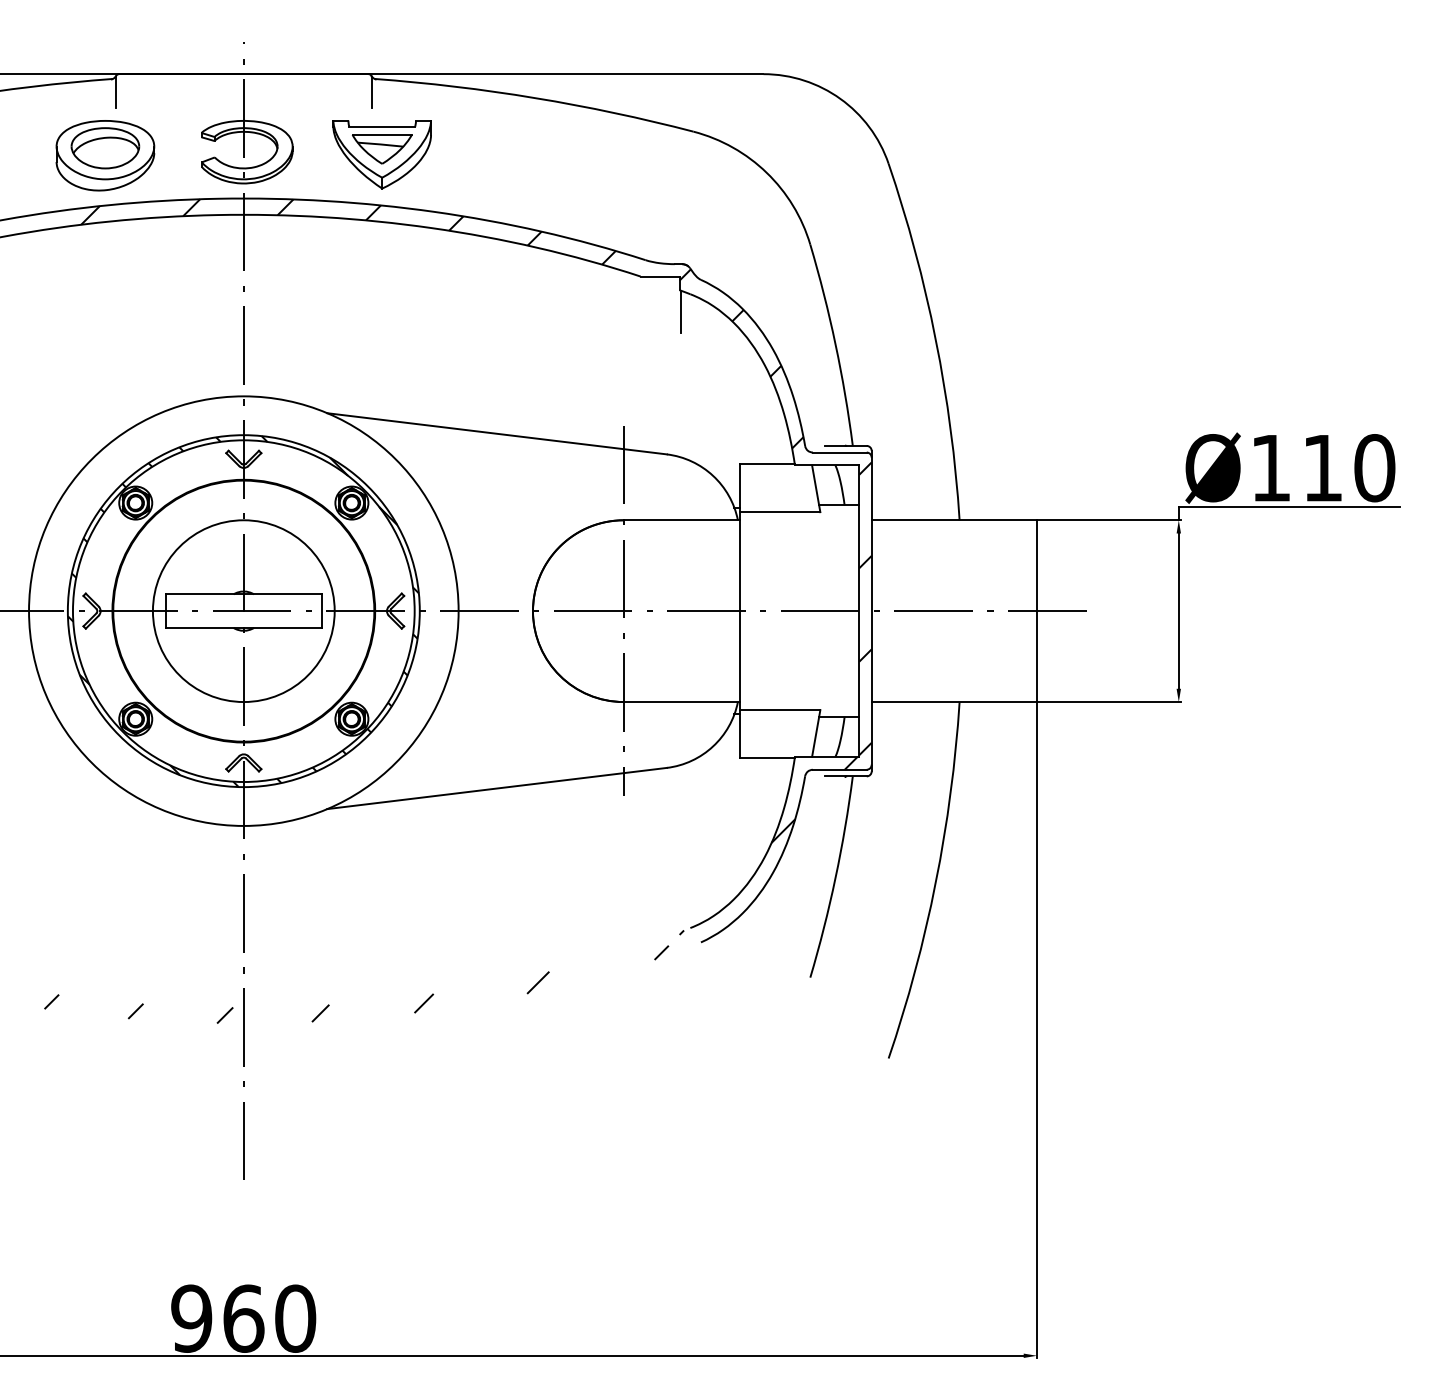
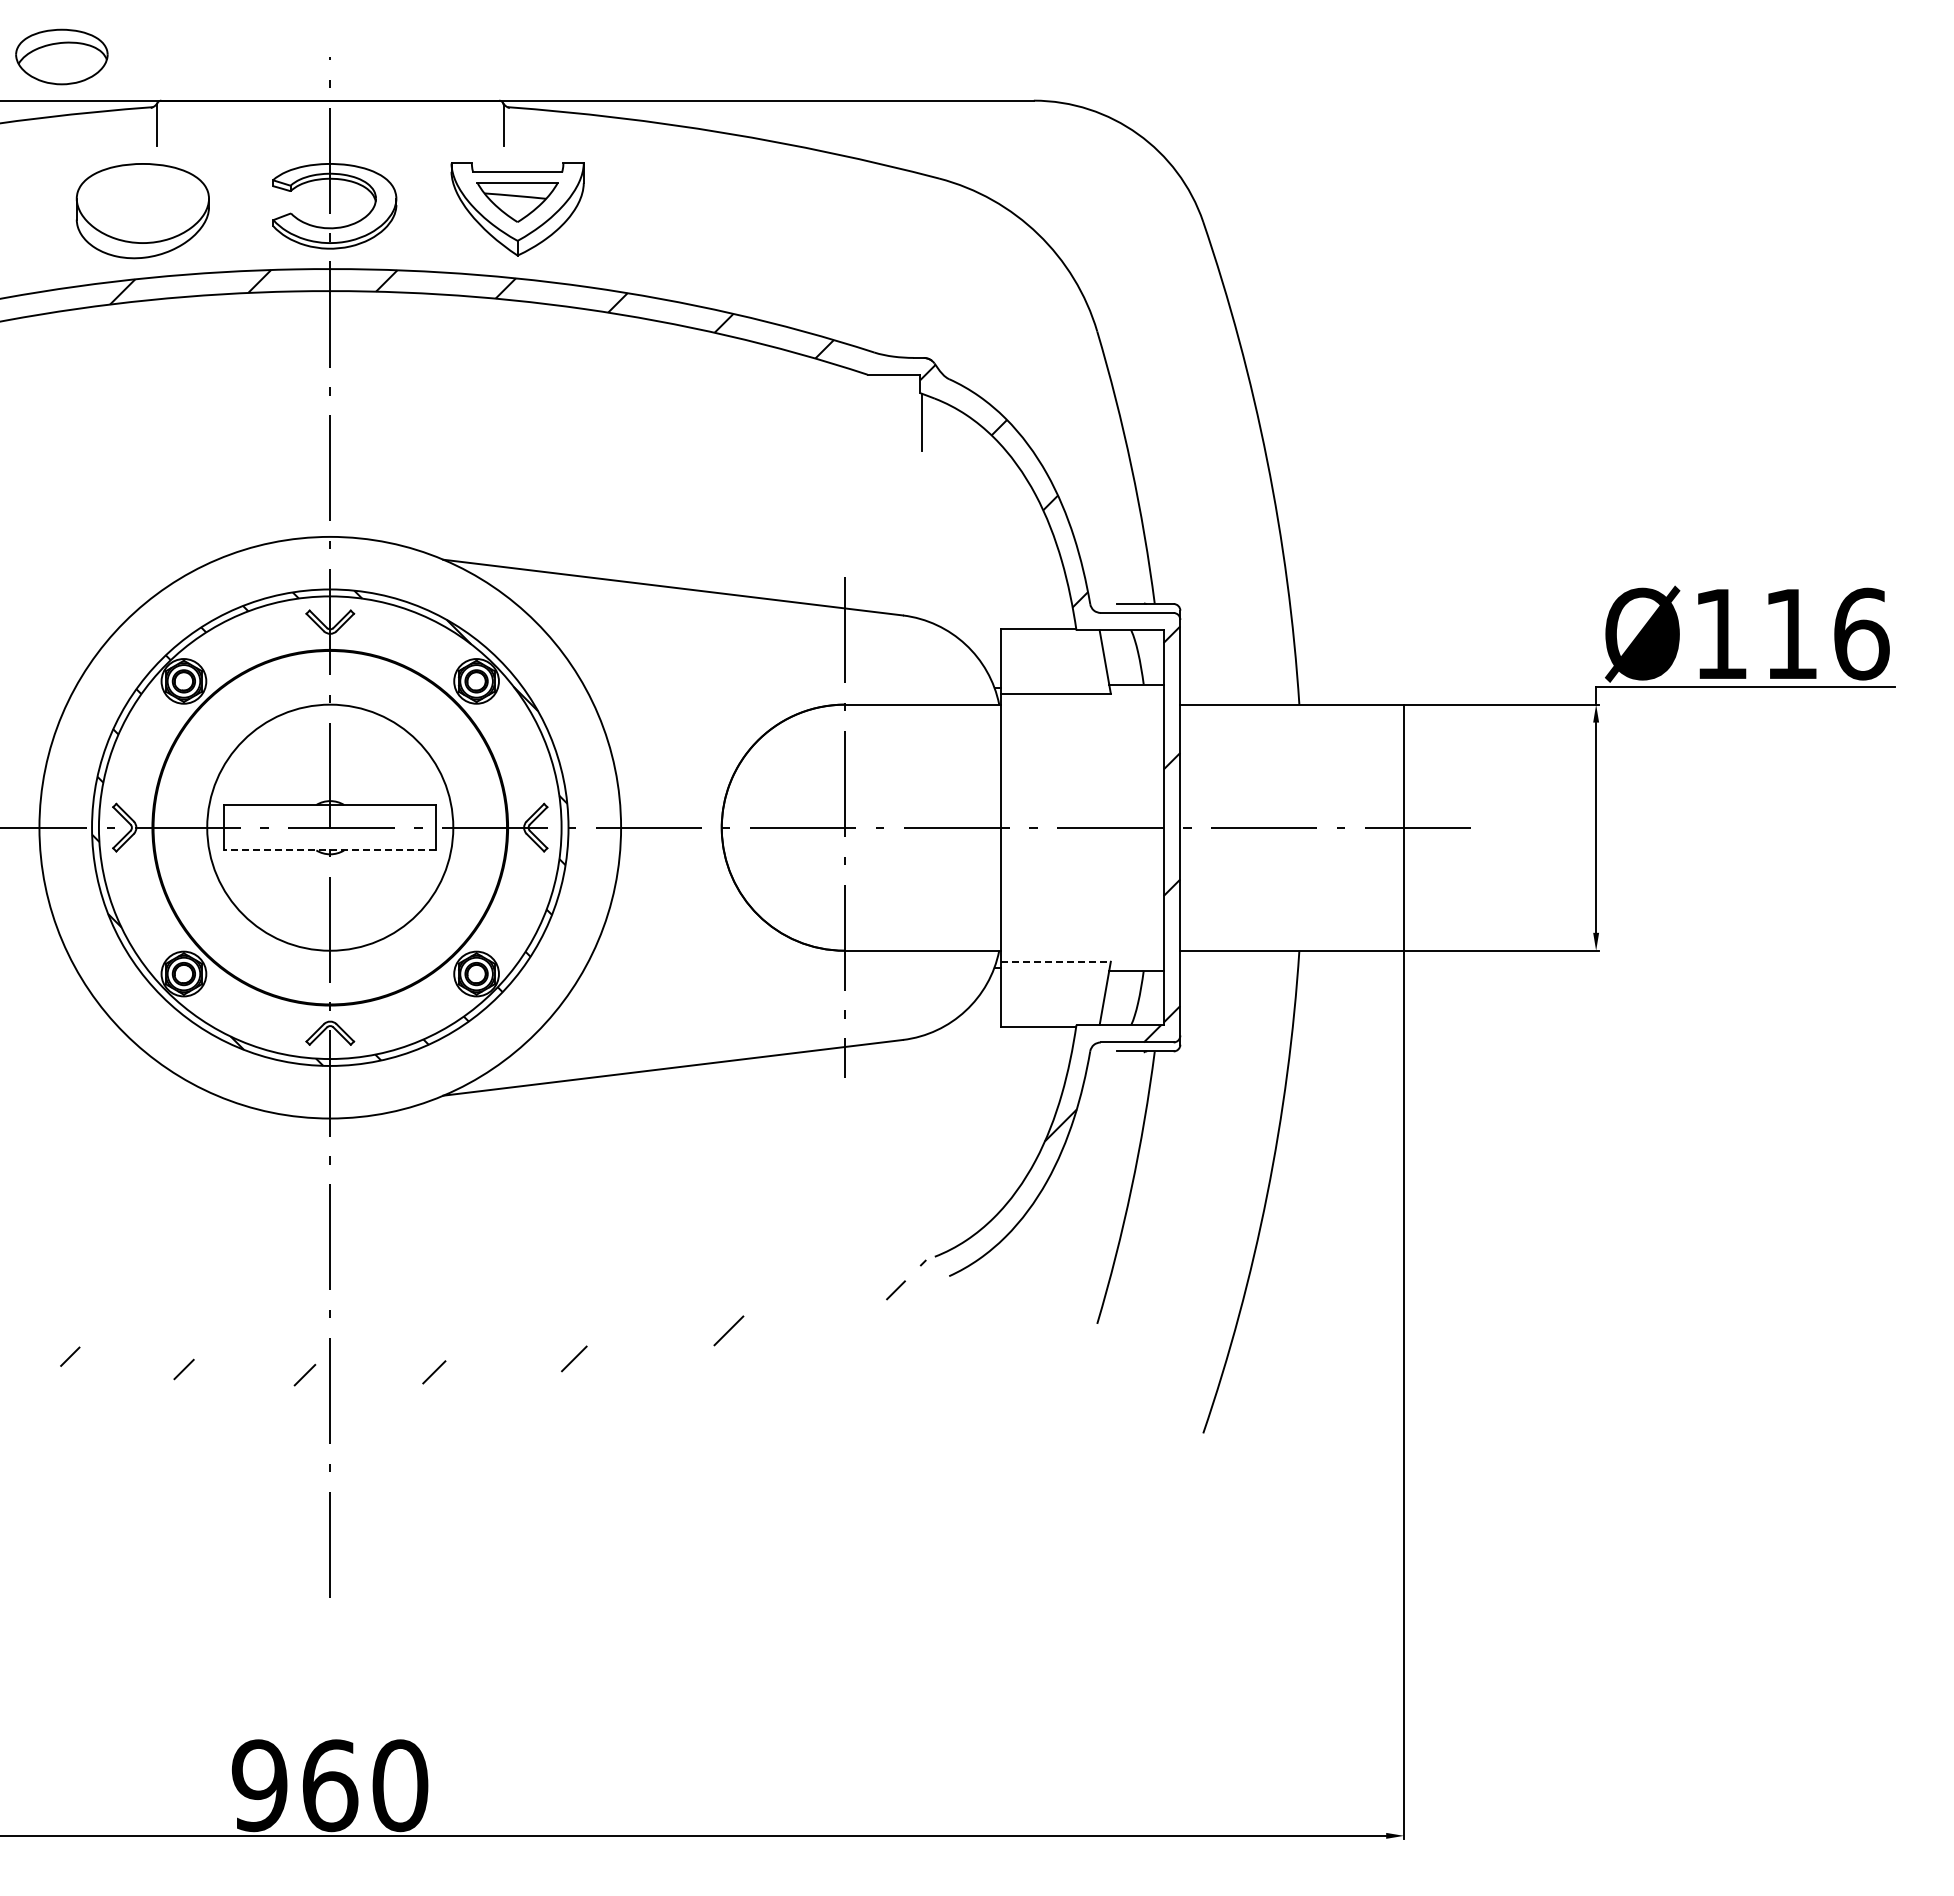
part: (105, 147) -> (61, 56), moved
text: (1374, 467) -> (1861, 633), Ø110 -> Ø116
line: (243, 627) -> (330, 850), solid -> dashed
line: (780, 709) -> (1056, 961), solid -> dashed

